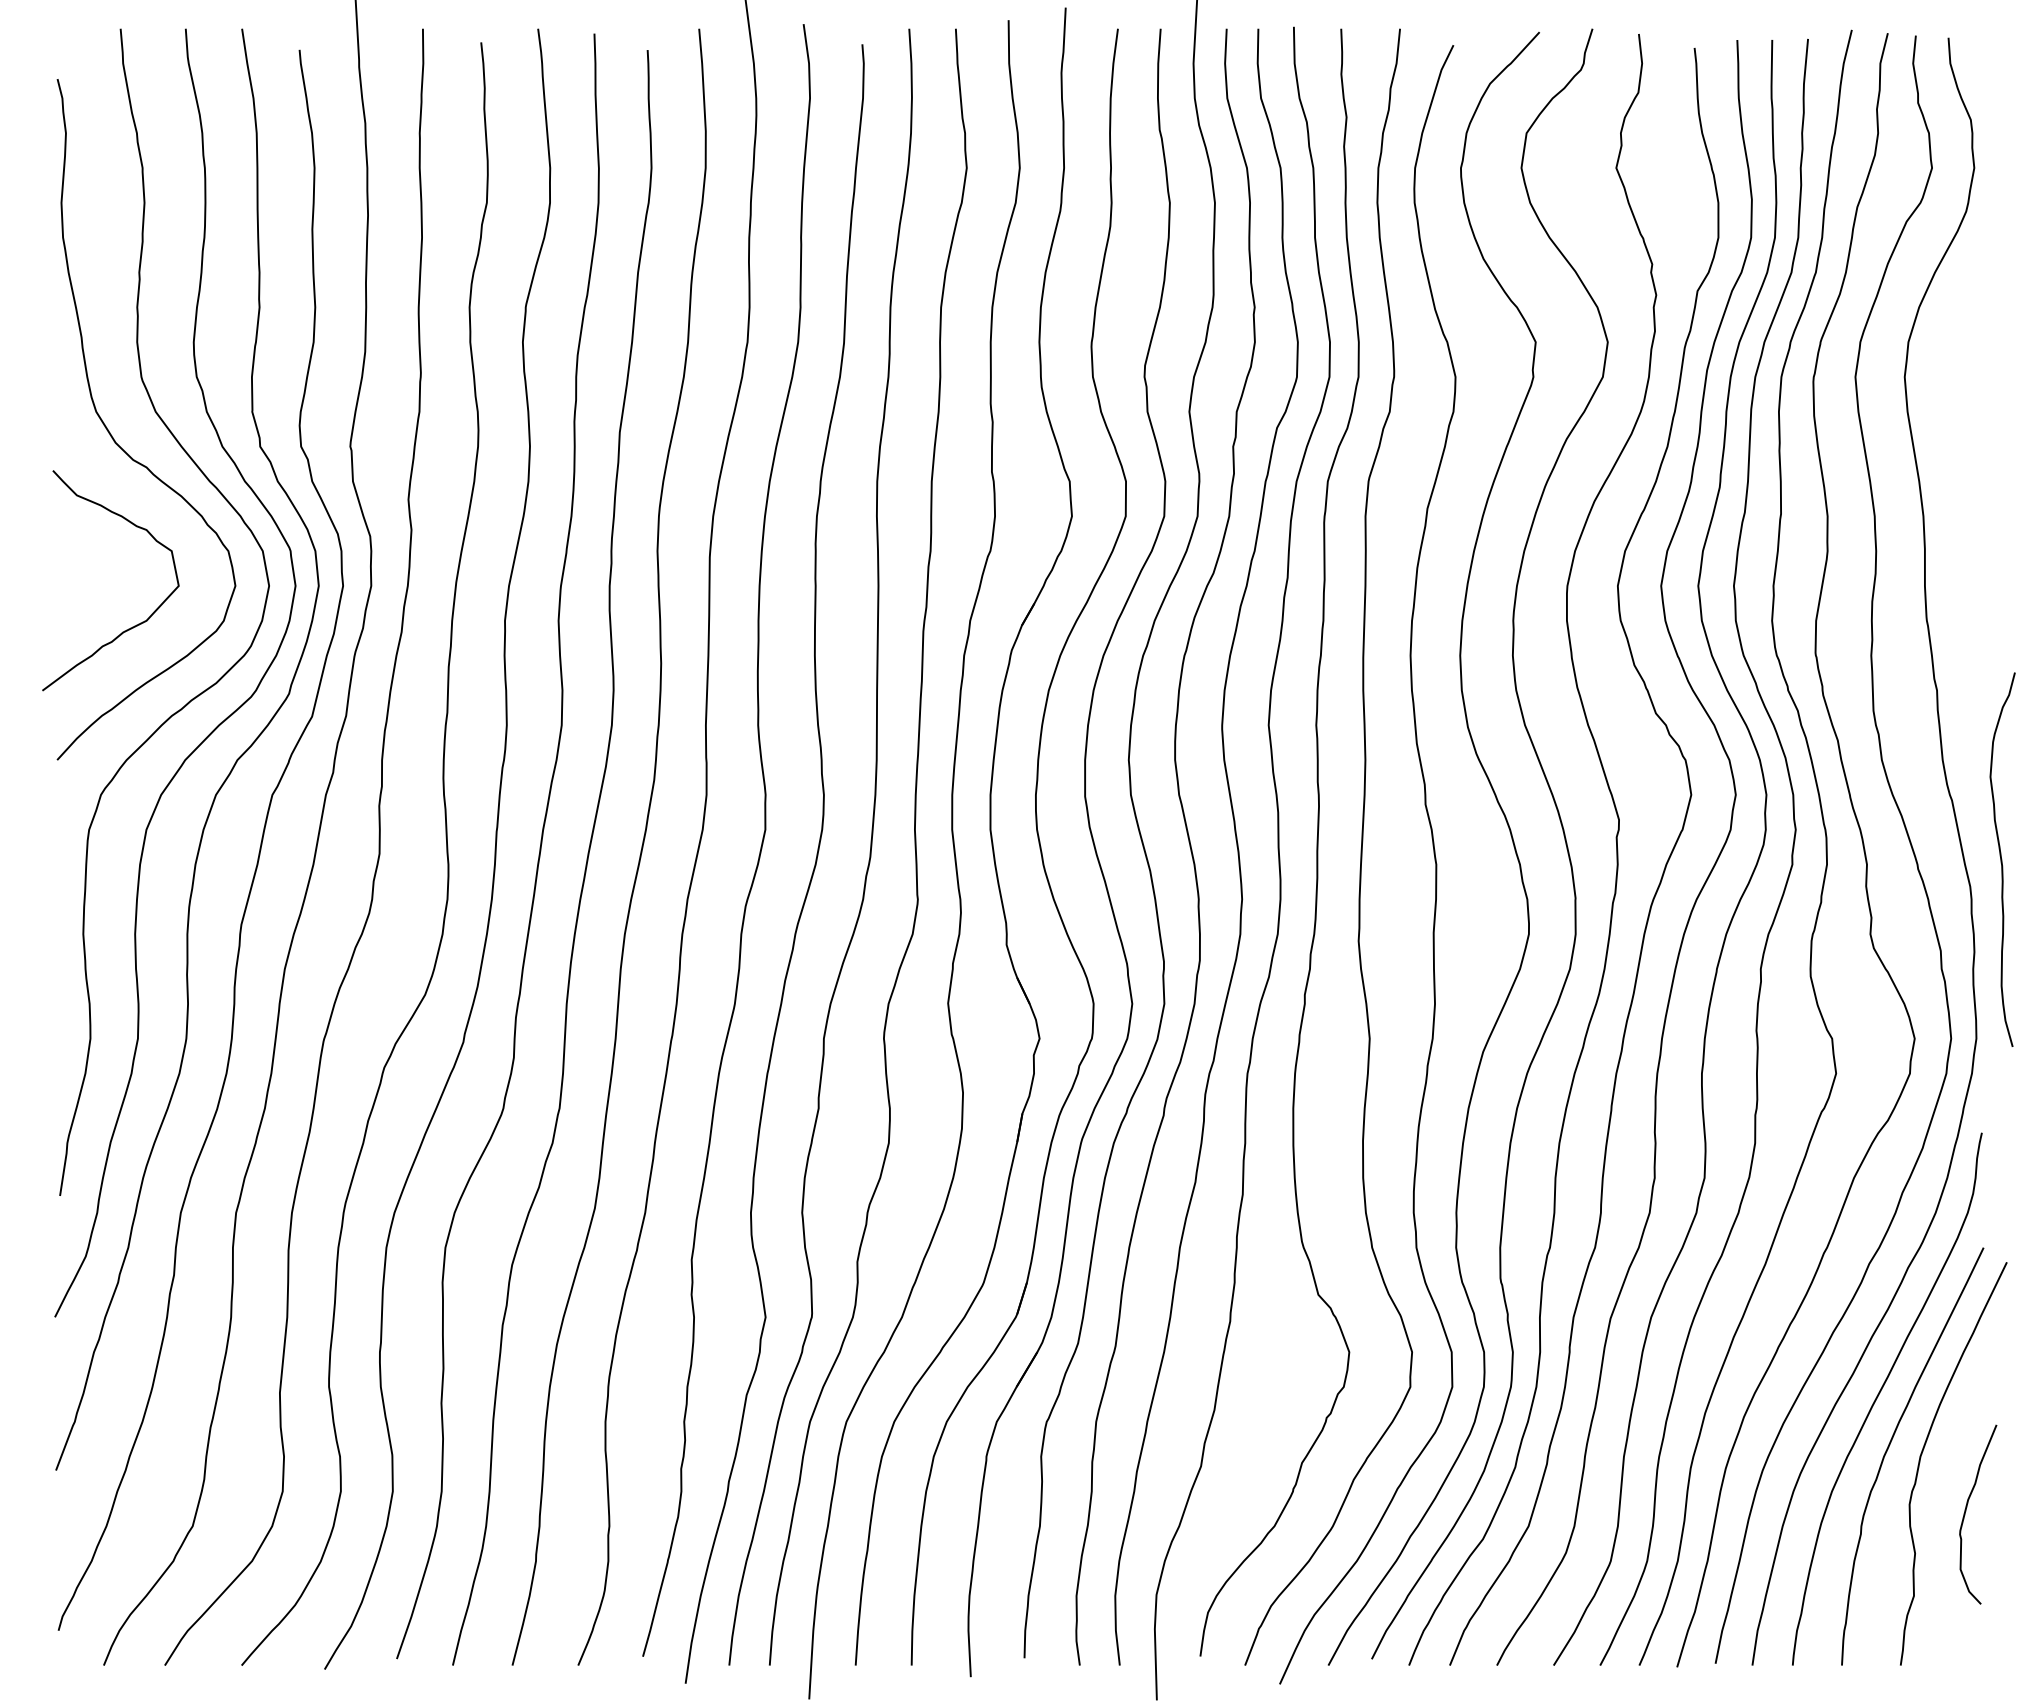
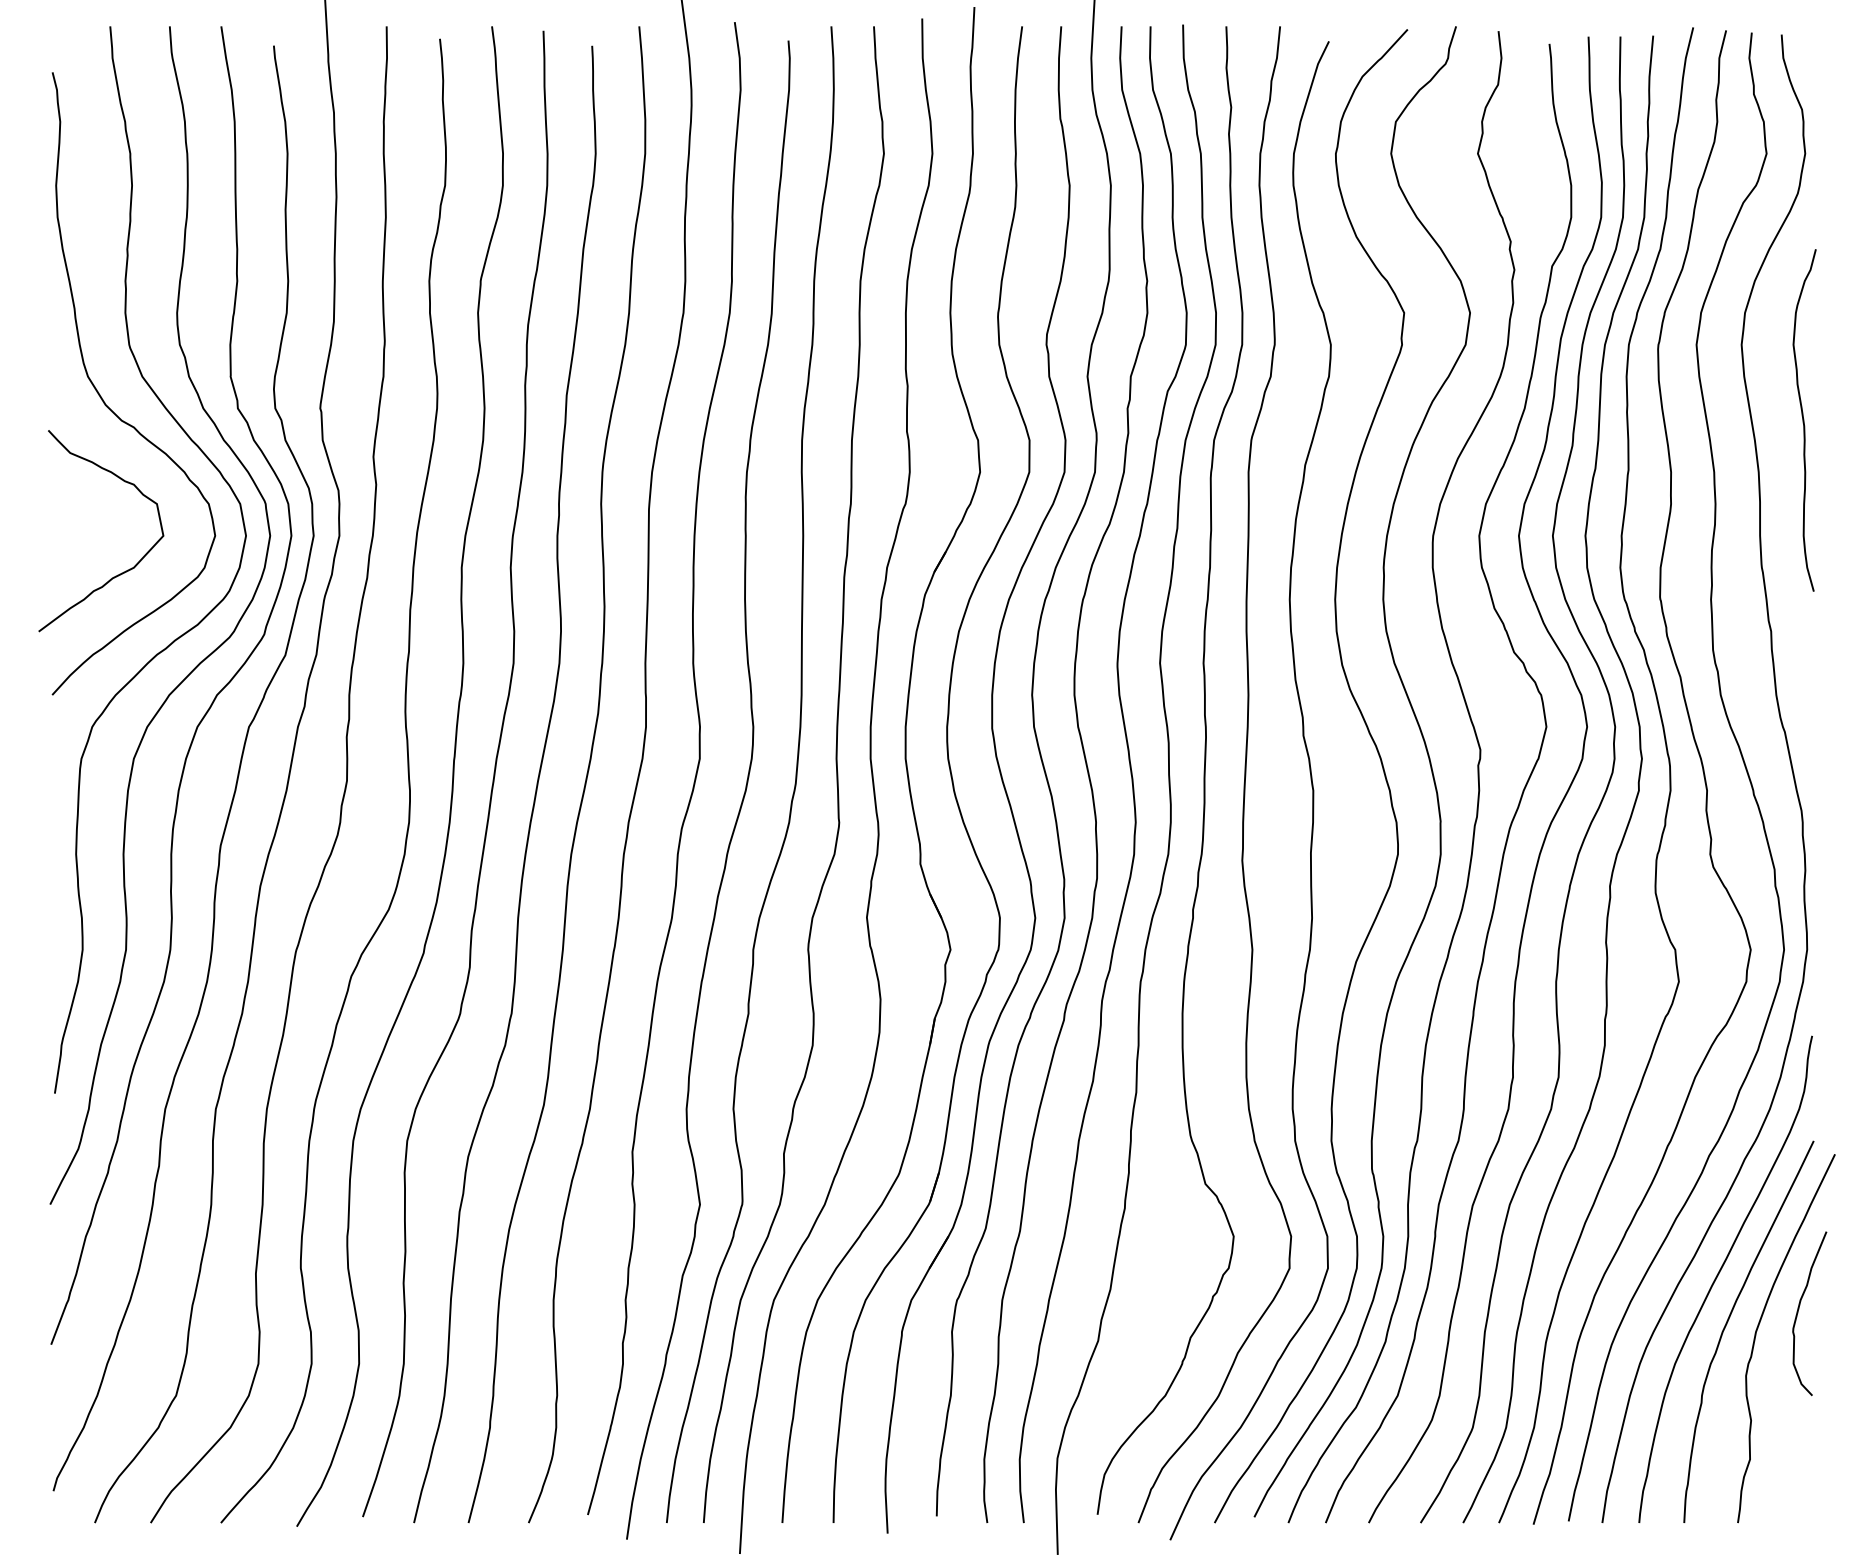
curve: (2002, 859) -> (1804, 420), moved
curve: (1966, 1511) -> (1799, 1310), moved

